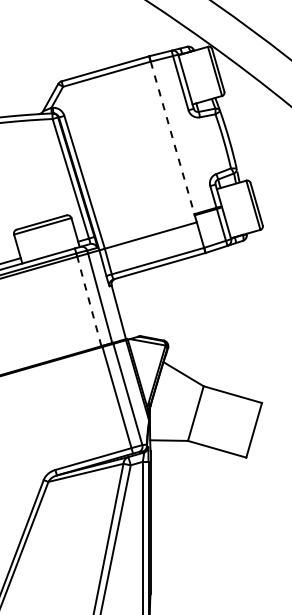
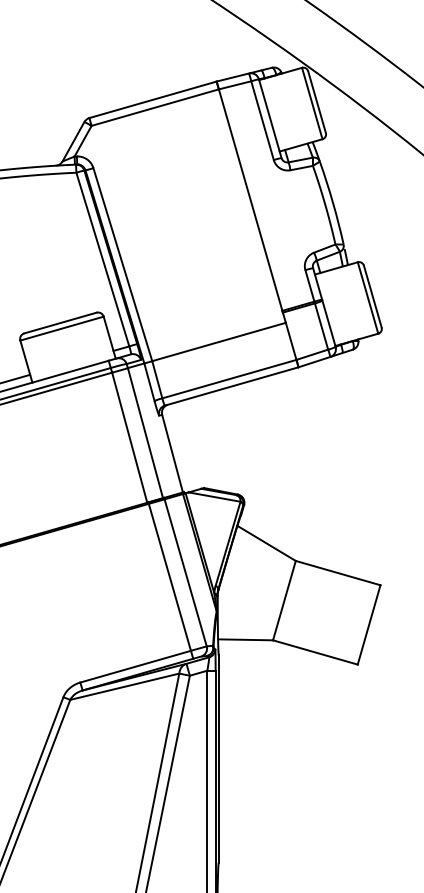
line: (172, 138) -> (250, 200), dashed -> solid
line: (89, 300) -> (129, 436), dashed -> solid

